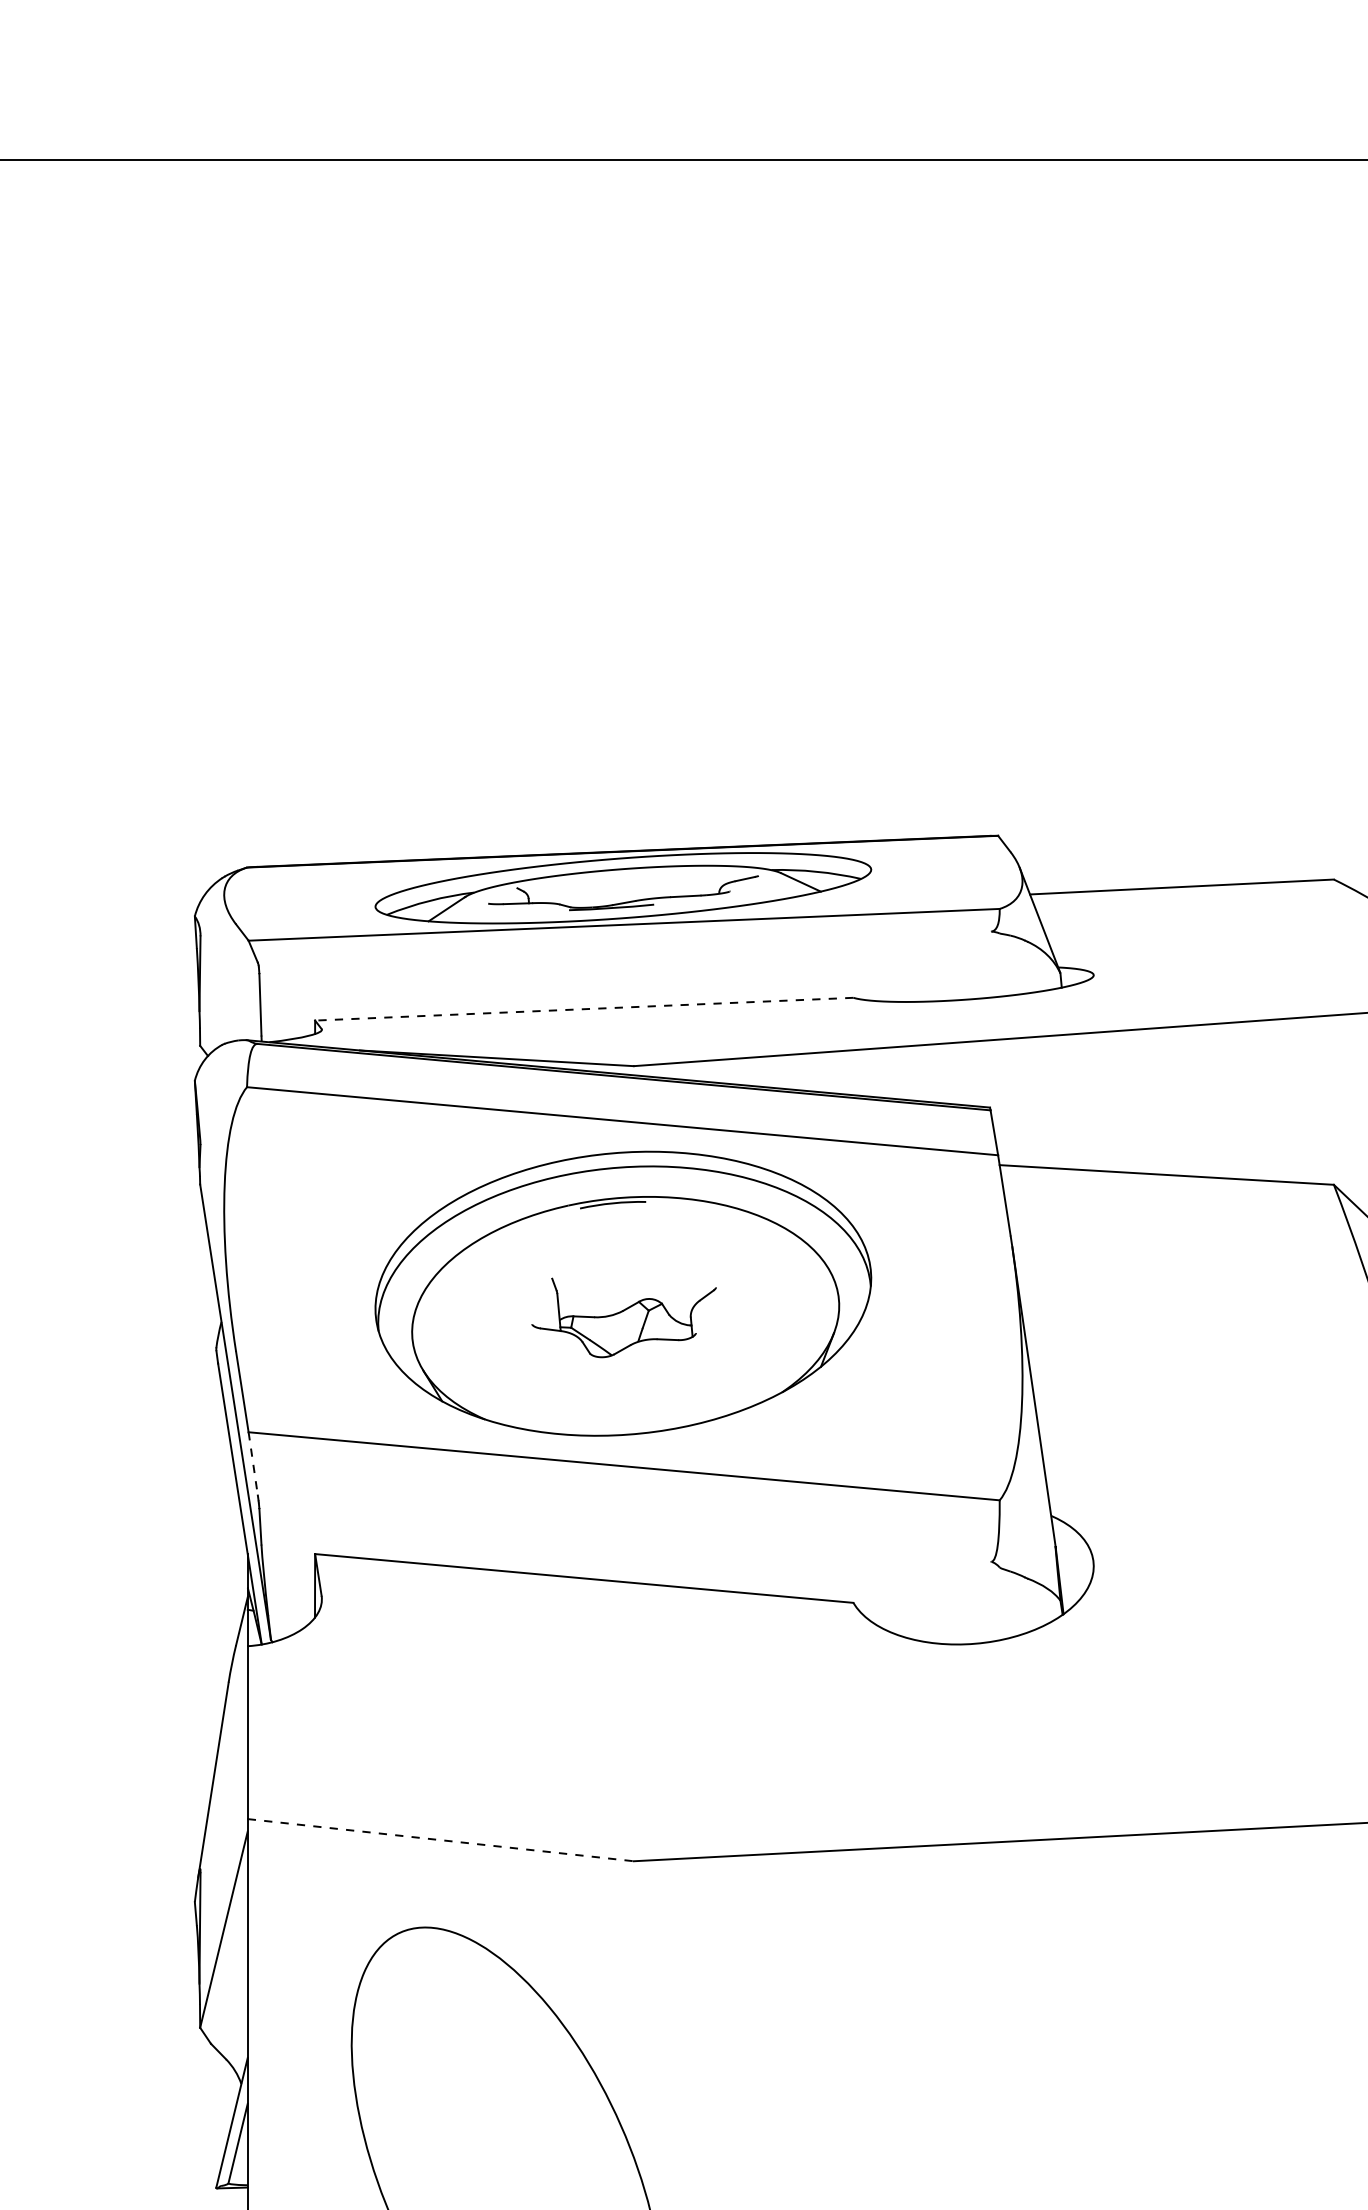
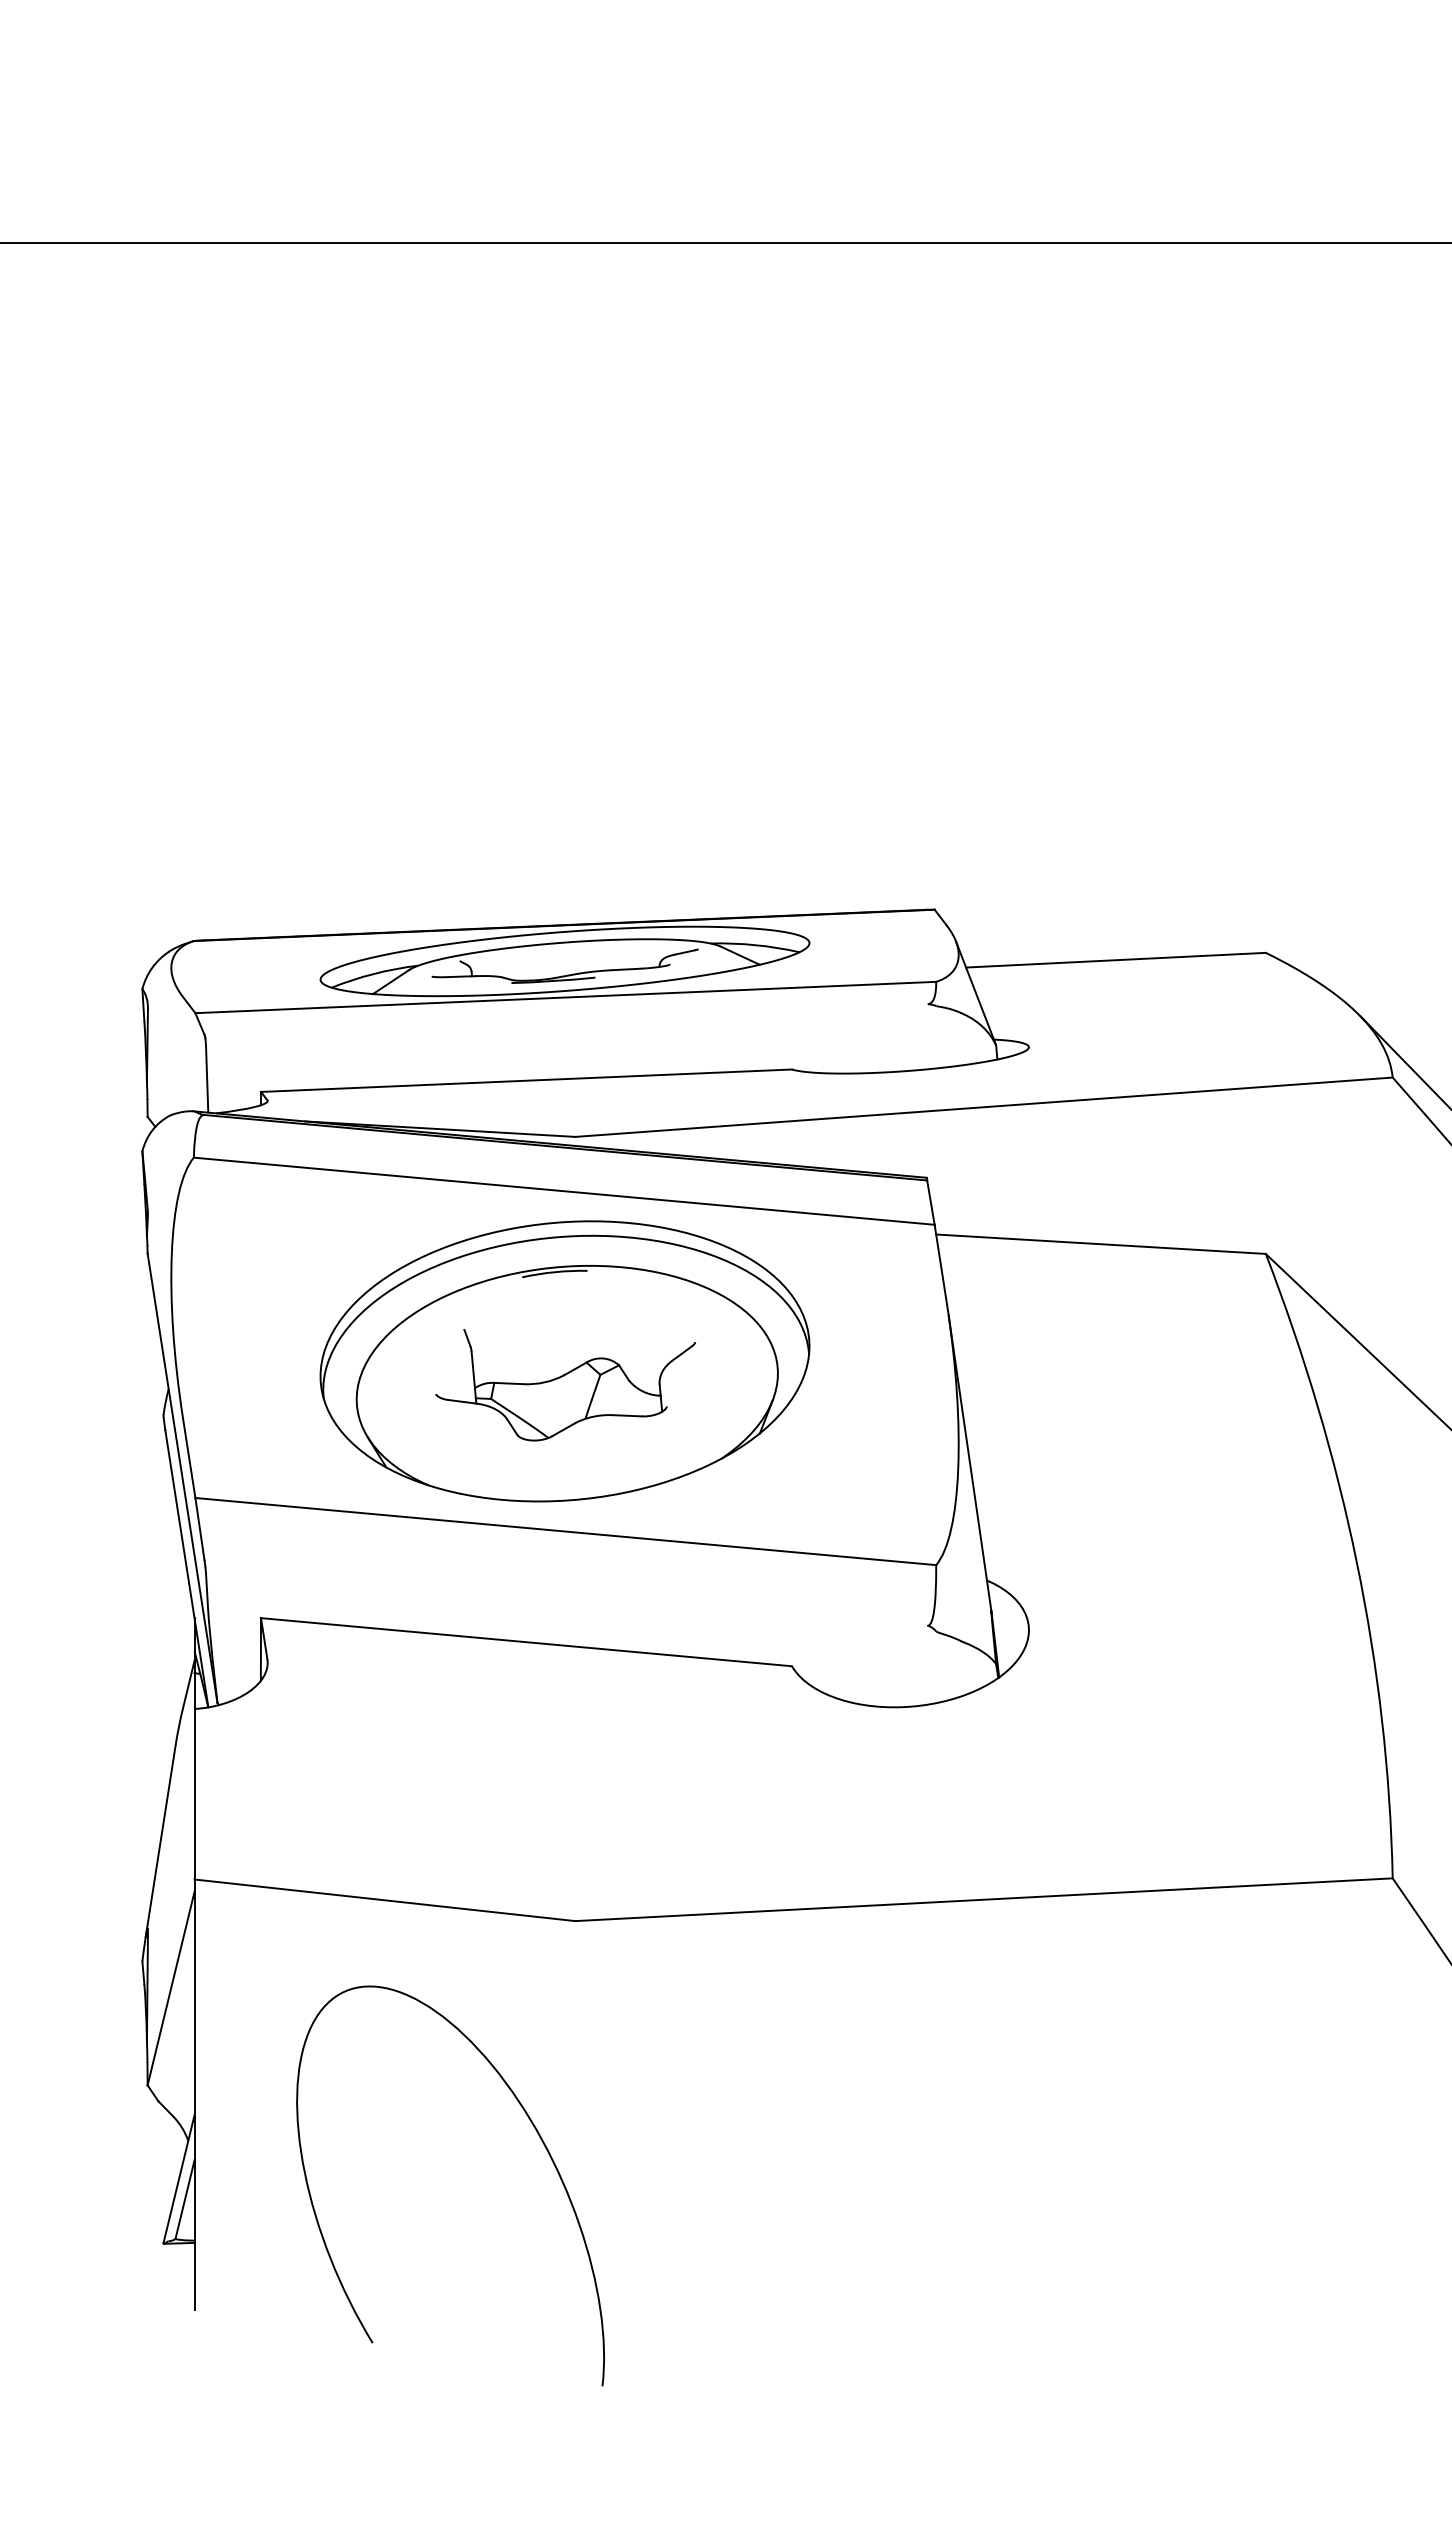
line: (584, 1008) -> (526, 1080), dashed -> solid
part: (623, 1318) -> (565, 1385), size x1.43
line: (253, 1464) -> (200, 1529), dashed -> solid
line: (440, 1840) -> (384, 1900), dashed -> solid

